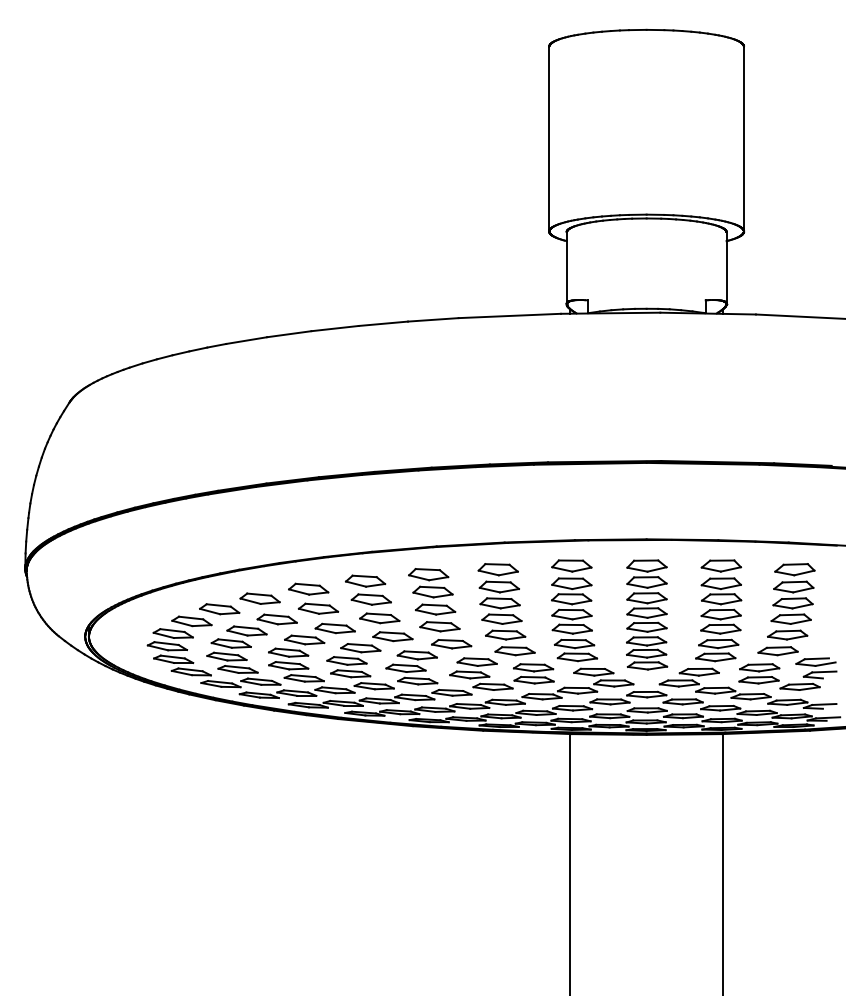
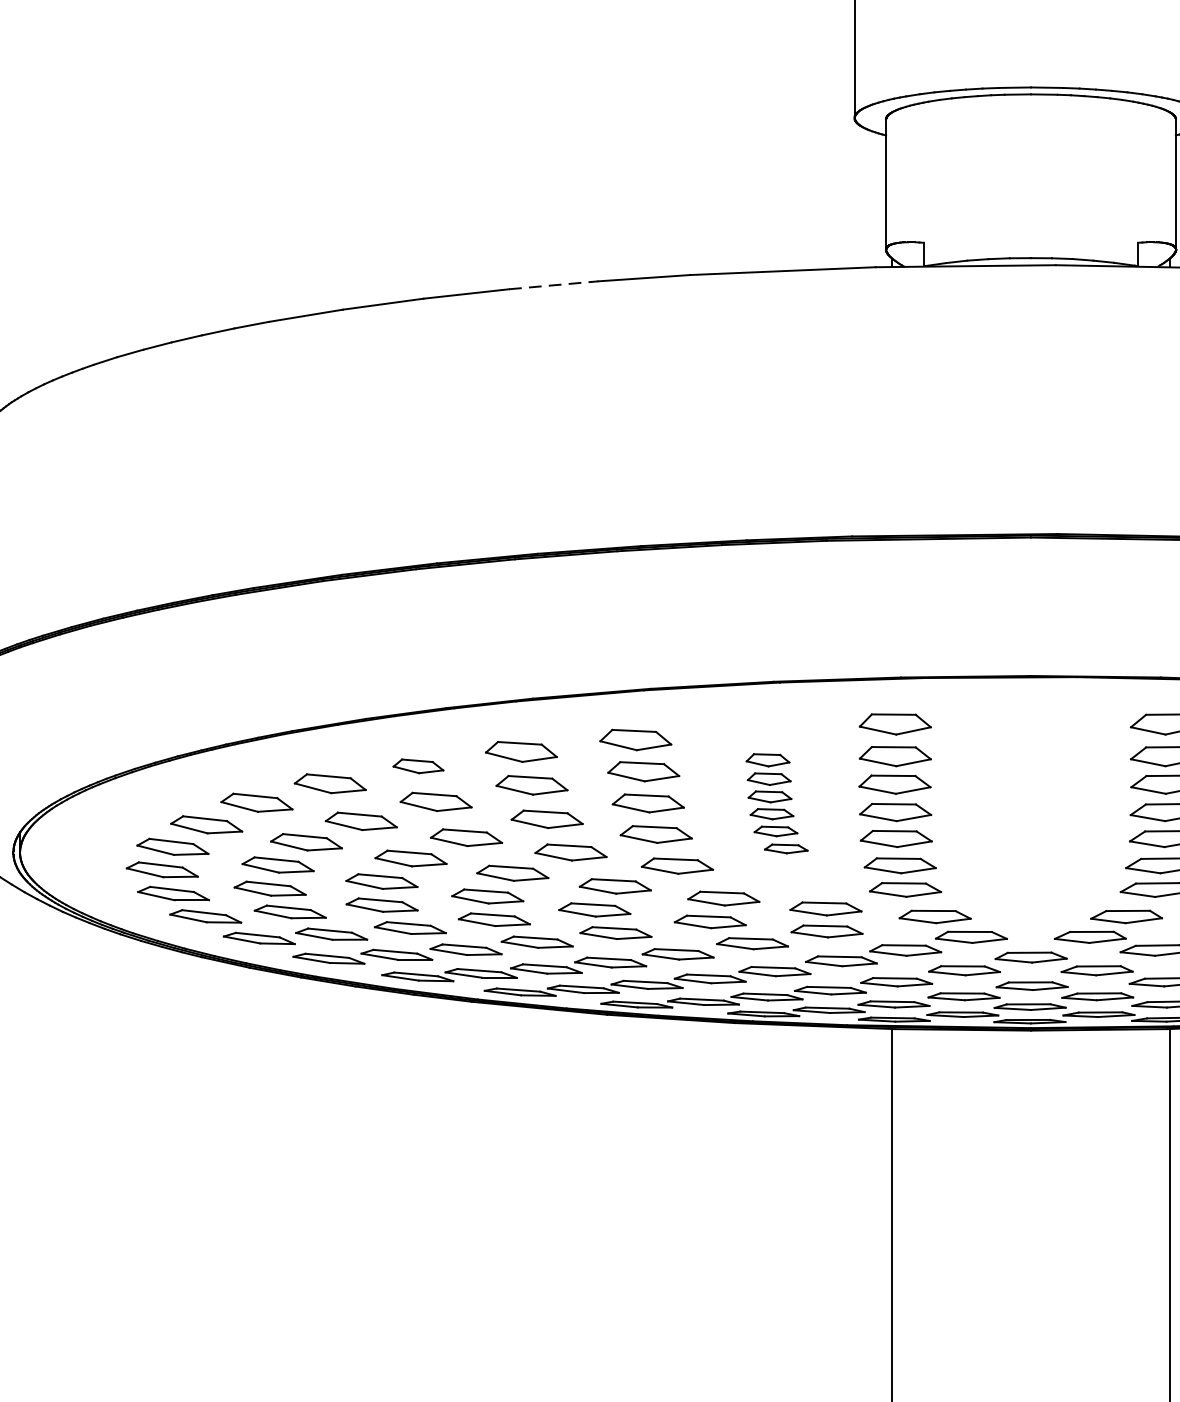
line: (383, 323) -> (553, 284), solid -> dashed
part: (308, 588) -> (418, 765), size x0.7
part: (506, 609) -> (776, 803), size x0.6
part: (647, 614) -> (1032, 812), removed

